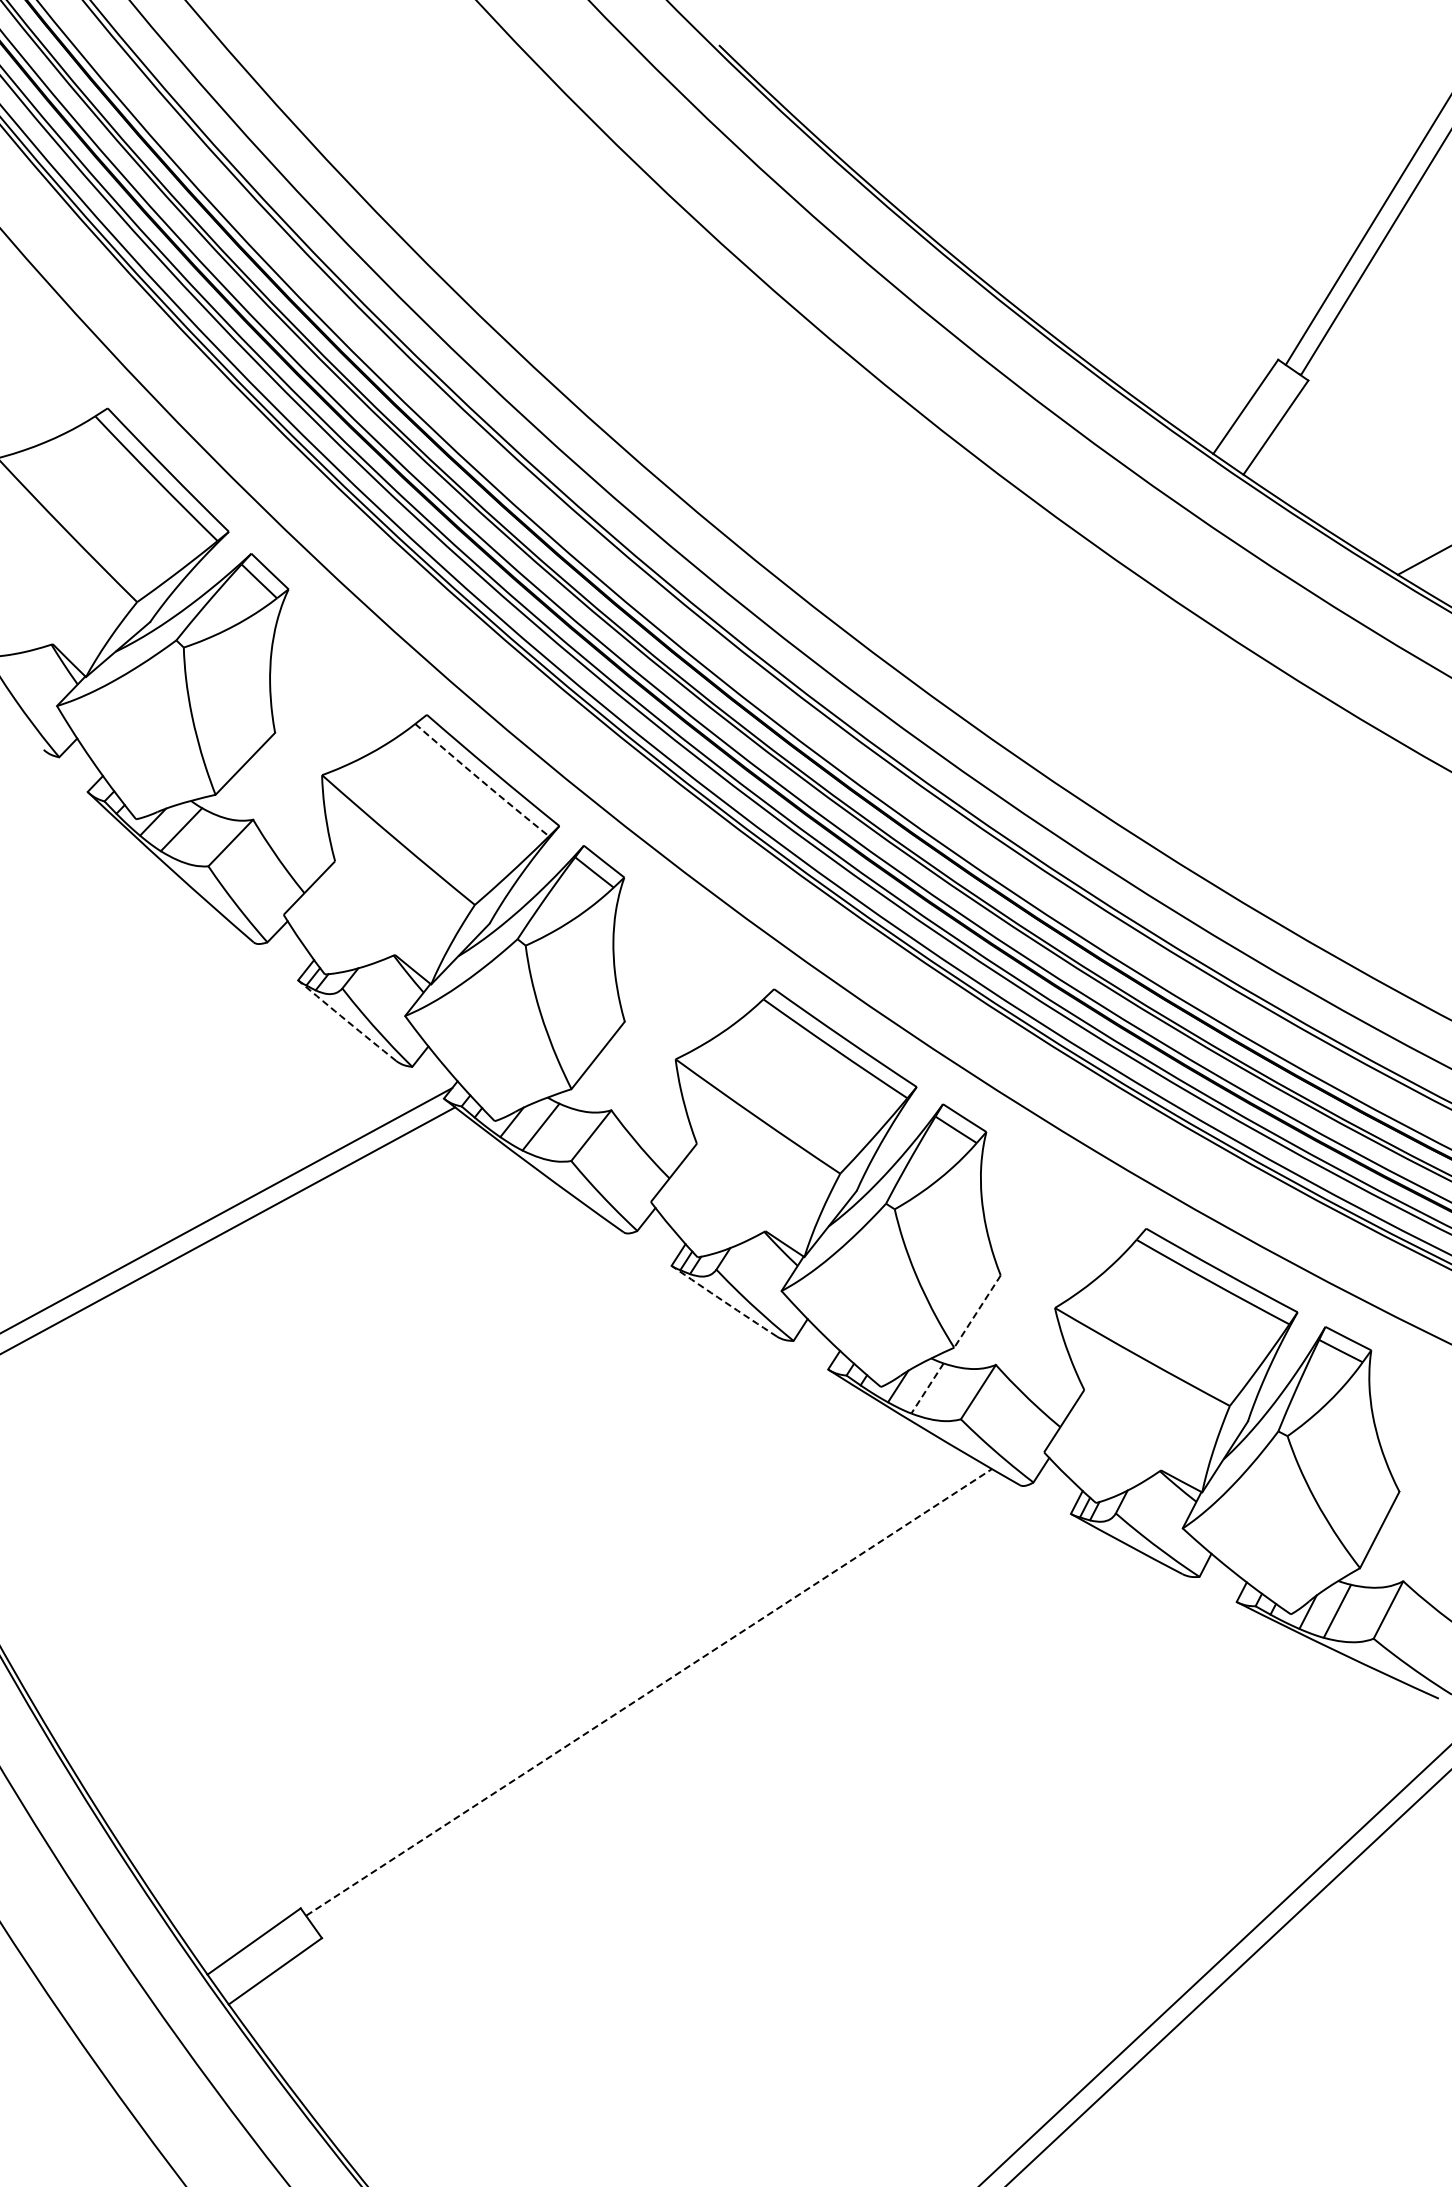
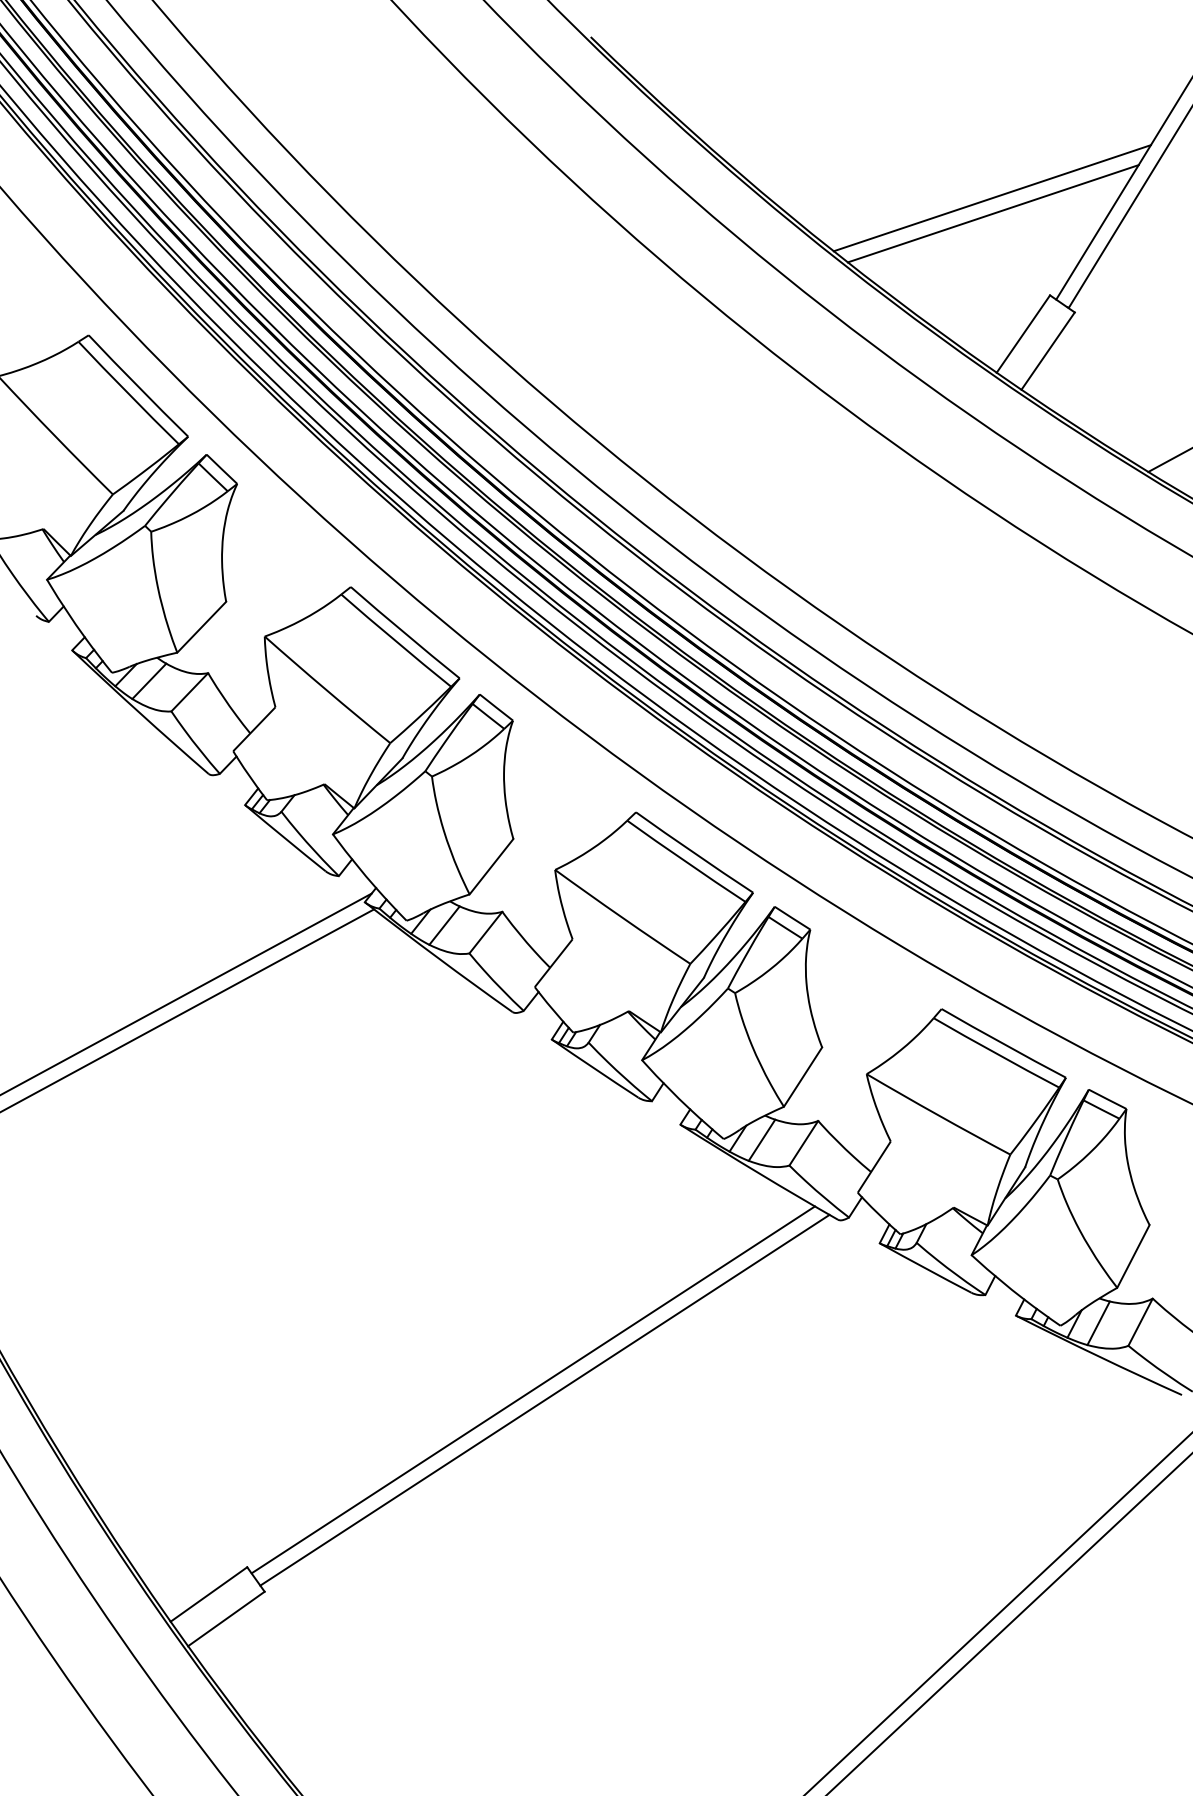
line: (1207, 241) -> (991, 198), added
line: (1208, 260) -> (992, 213), added
arc: (481, 780) -> (395, 640), dashed -> solid
arc: (347, 1021) -> (285, 838), dashed -> solid
arc: (724, 1301) -> (595, 1068), dashed -> solid
line: (977, 1311) -> (803, 1077), dashed -> solid
line: (927, 1388) -> (761, 1140), dashed -> solid
line: (649, 1692) -> (533, 1389), dashed -> solid
line: (662, 1704) -> (544, 1399), added

